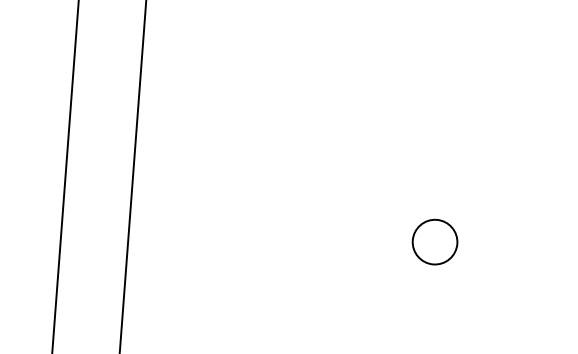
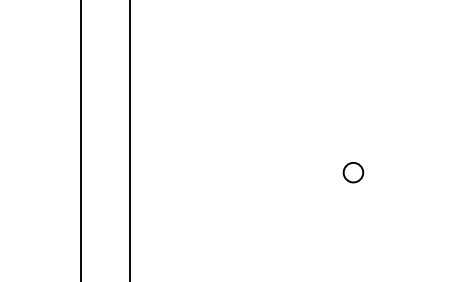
circle: (435, 241) -> (353, 172), size x0.6

